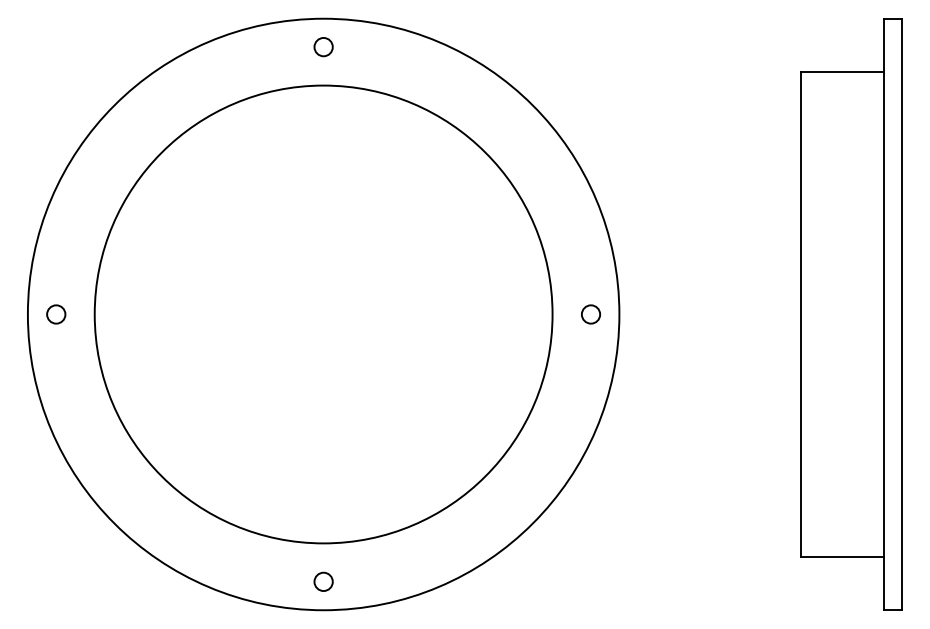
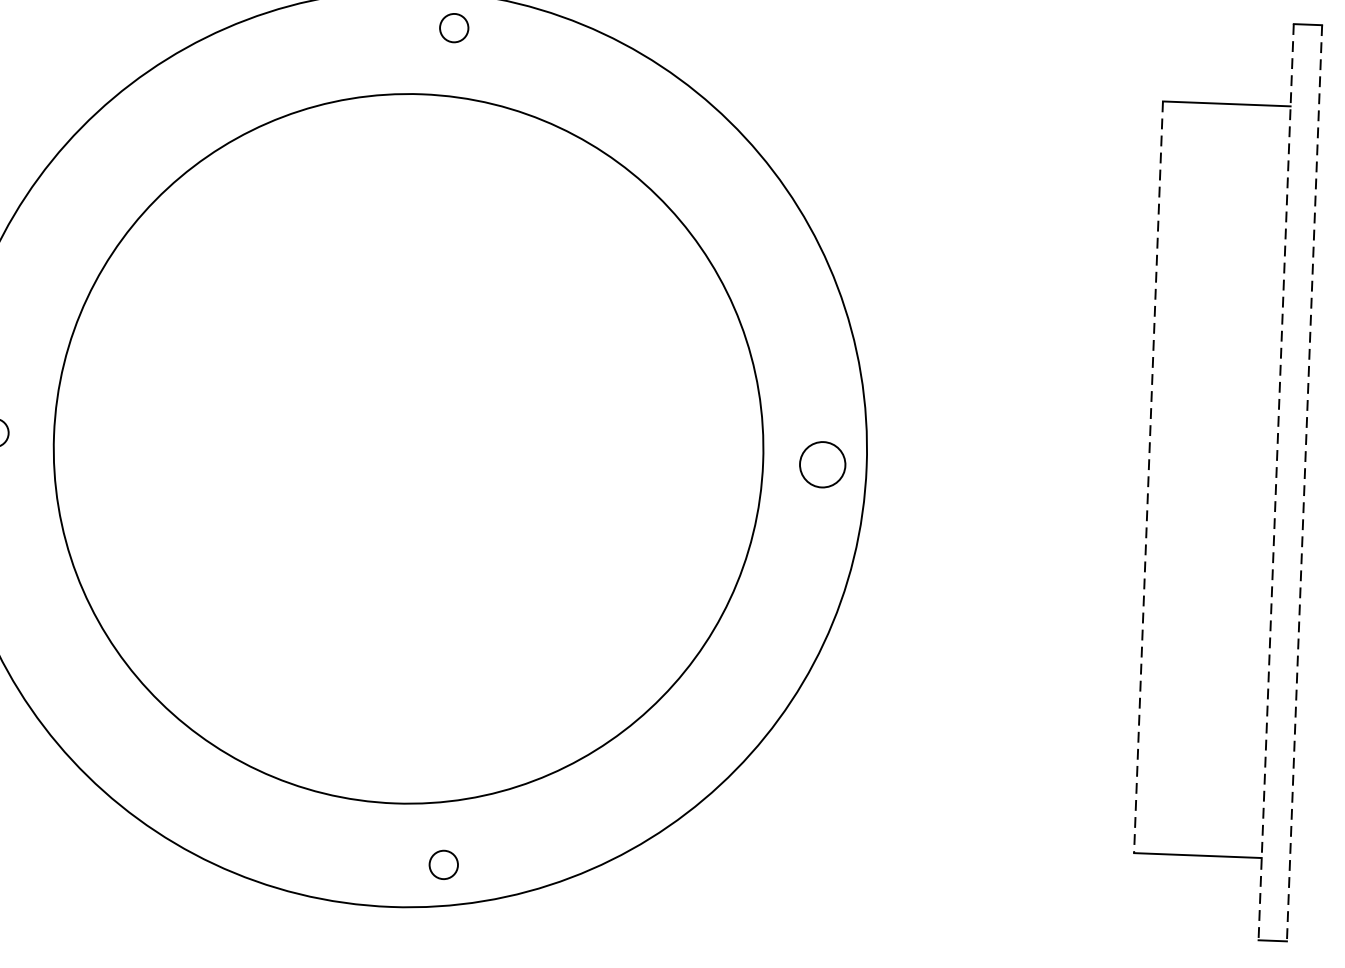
circle: (323, 47) -> (453, 28), moved
circle: (590, 314) -> (821, 464), size x1.6
line: (801, 314) -> (1148, 477), solid -> dashed
line: (883, 314) -> (1275, 482), solid -> dashed
line: (902, 314) -> (1305, 483), solid -> dashed
circle: (323, 581) -> (443, 864), moved

